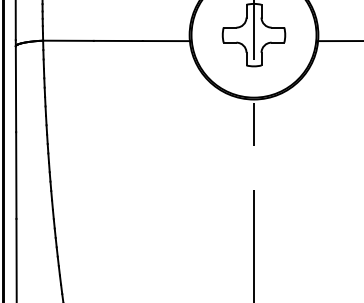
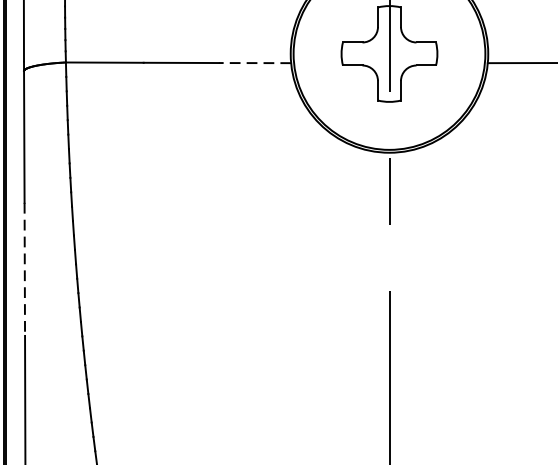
line: (166, 41) -> (255, 63), solid -> dashed
line: (16, 176) -> (25, 270), solid -> dashed

